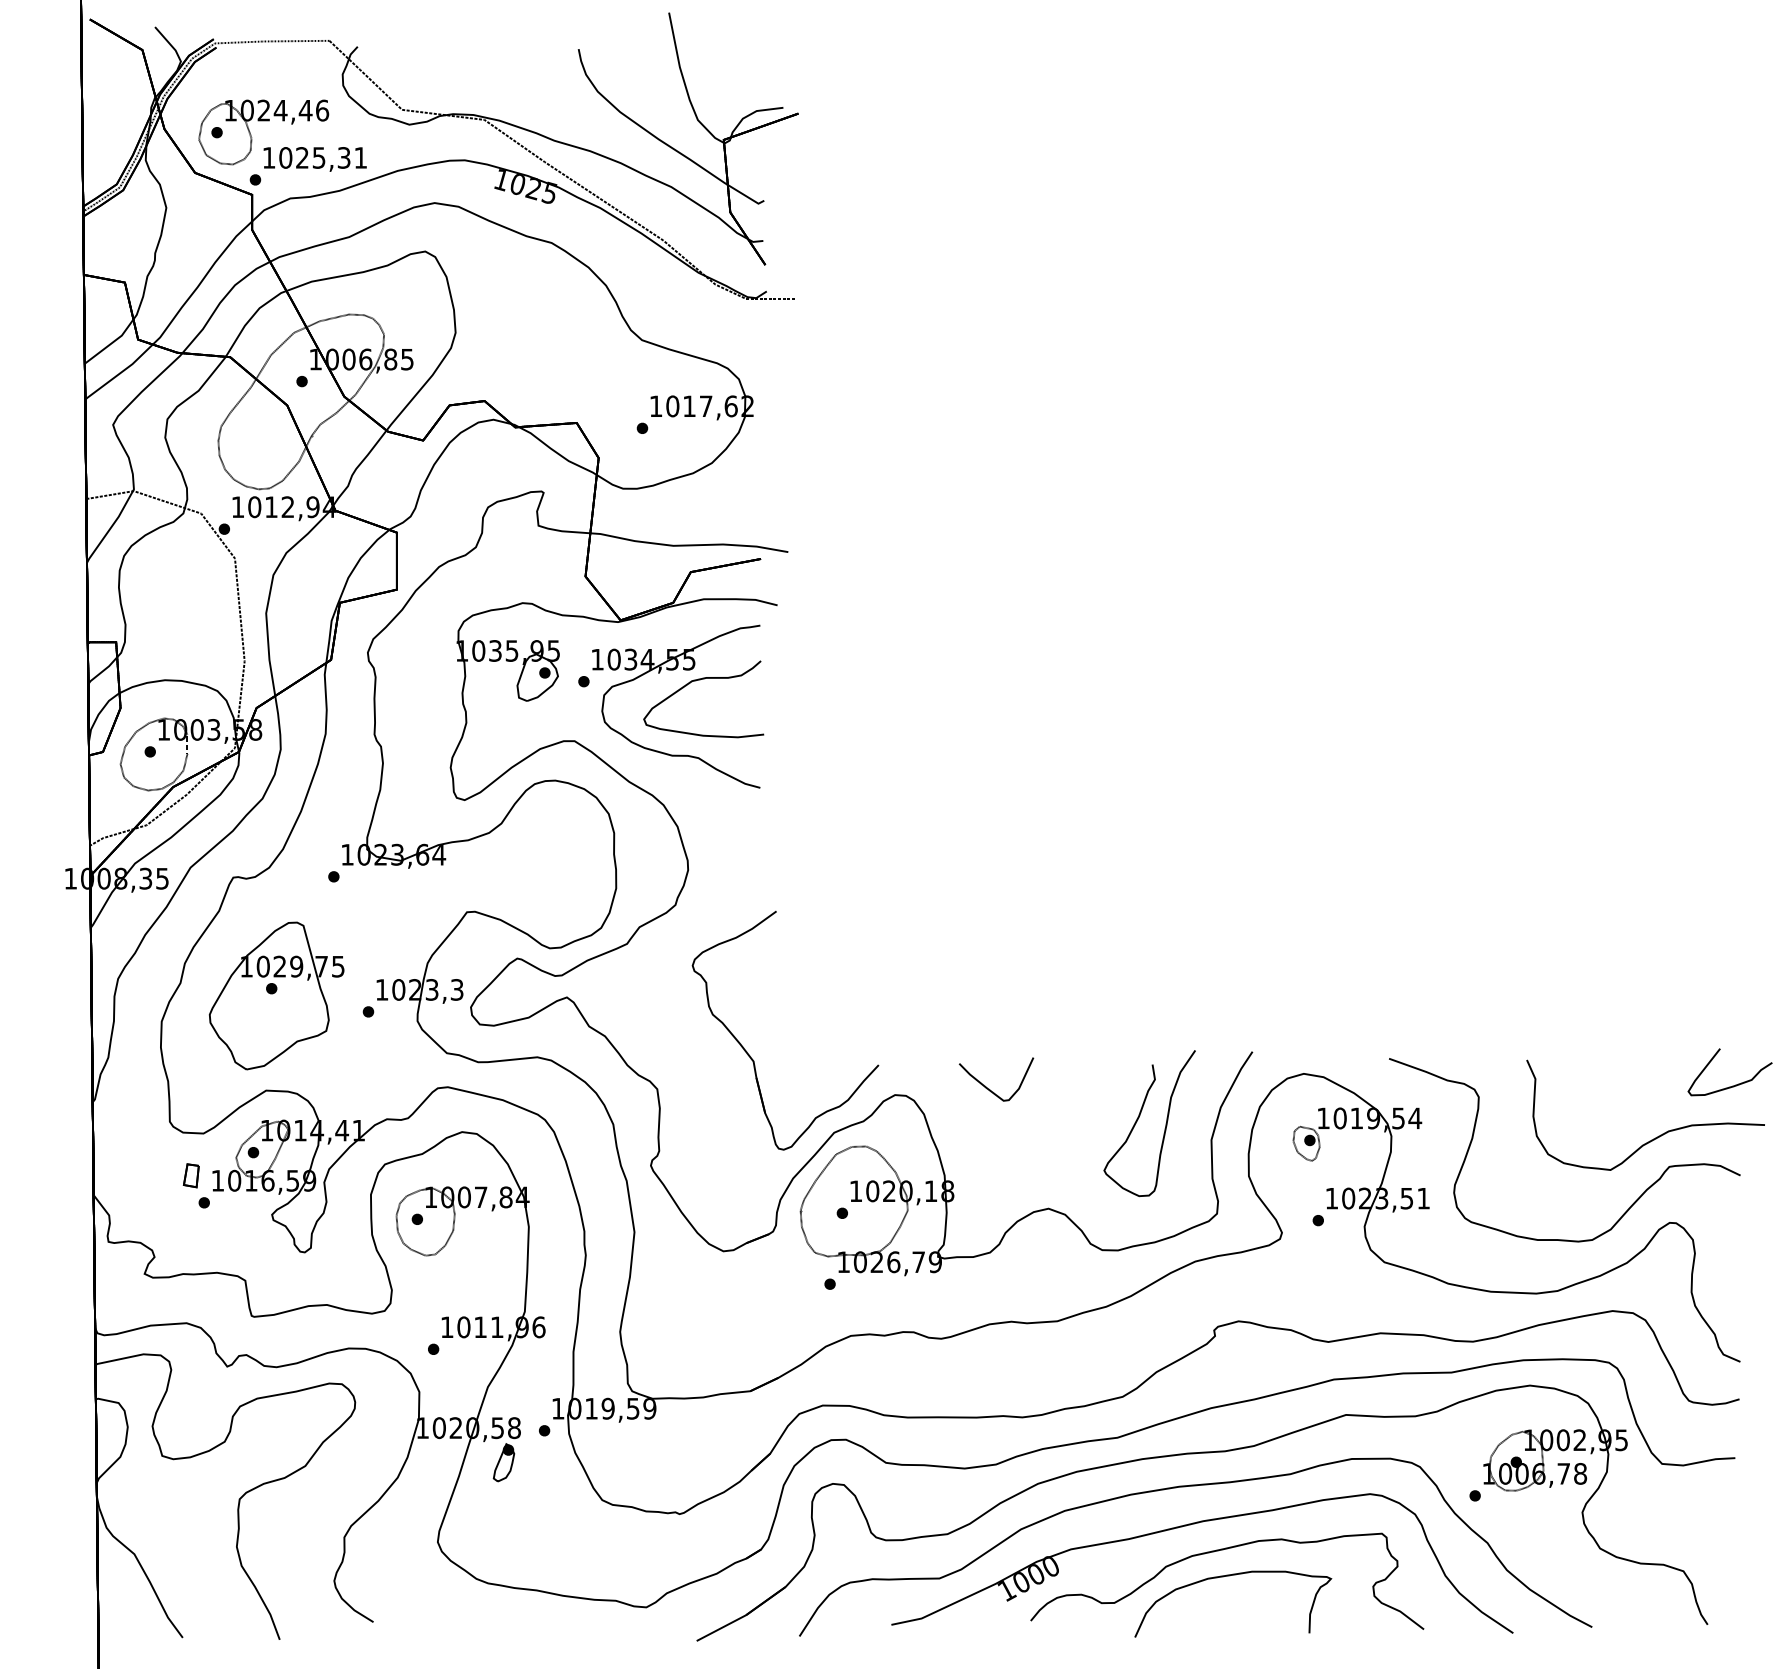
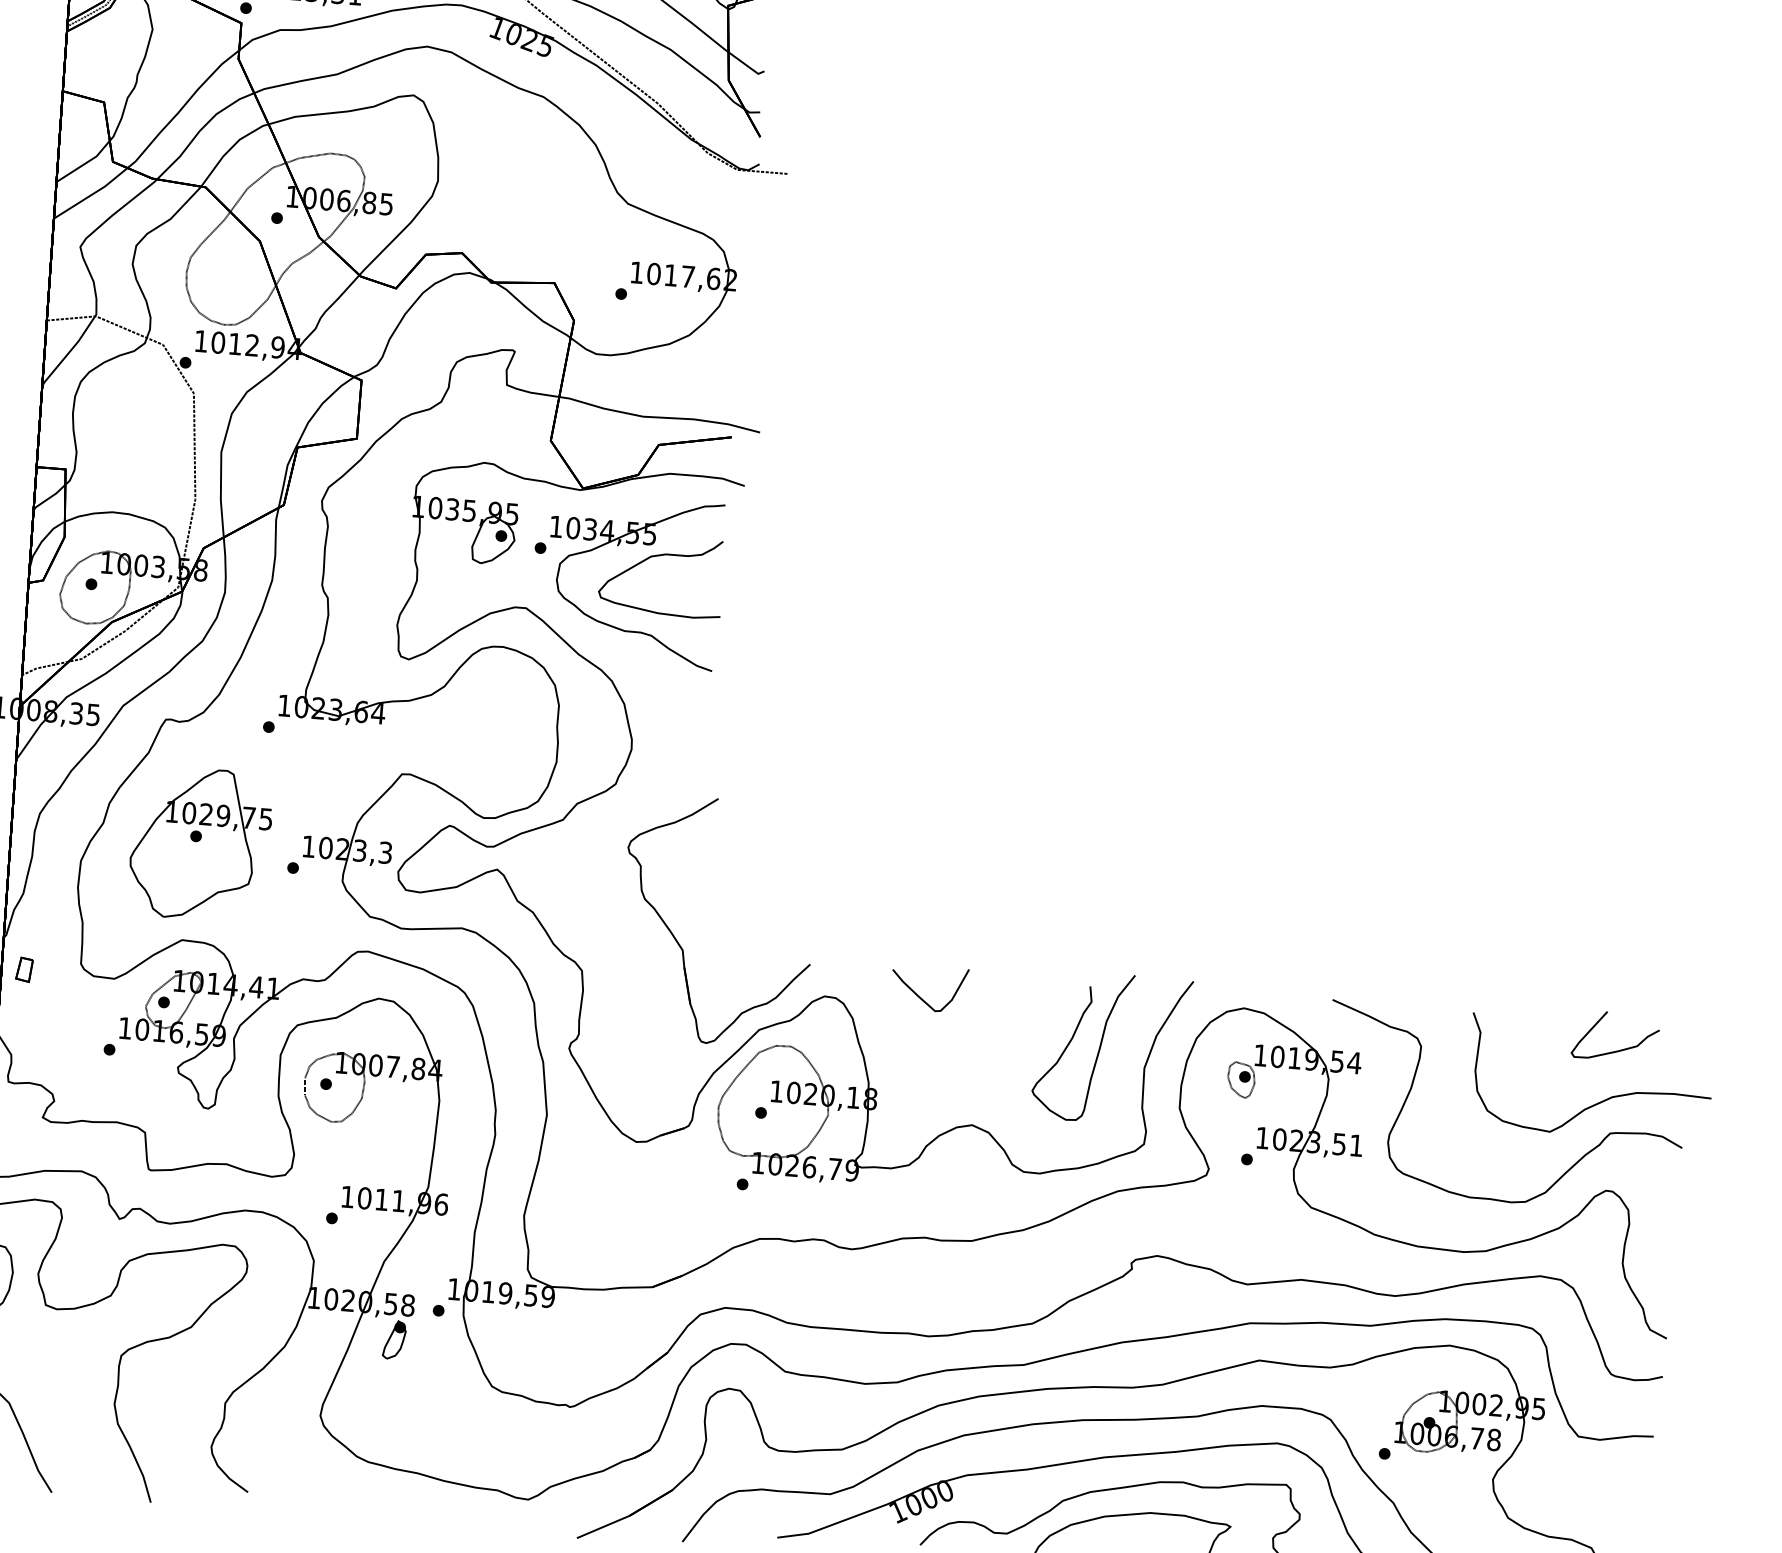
part: (1732, 1085) -> (1617, 1050), moved
part: (190, 1175) -> (23, 969), moved

